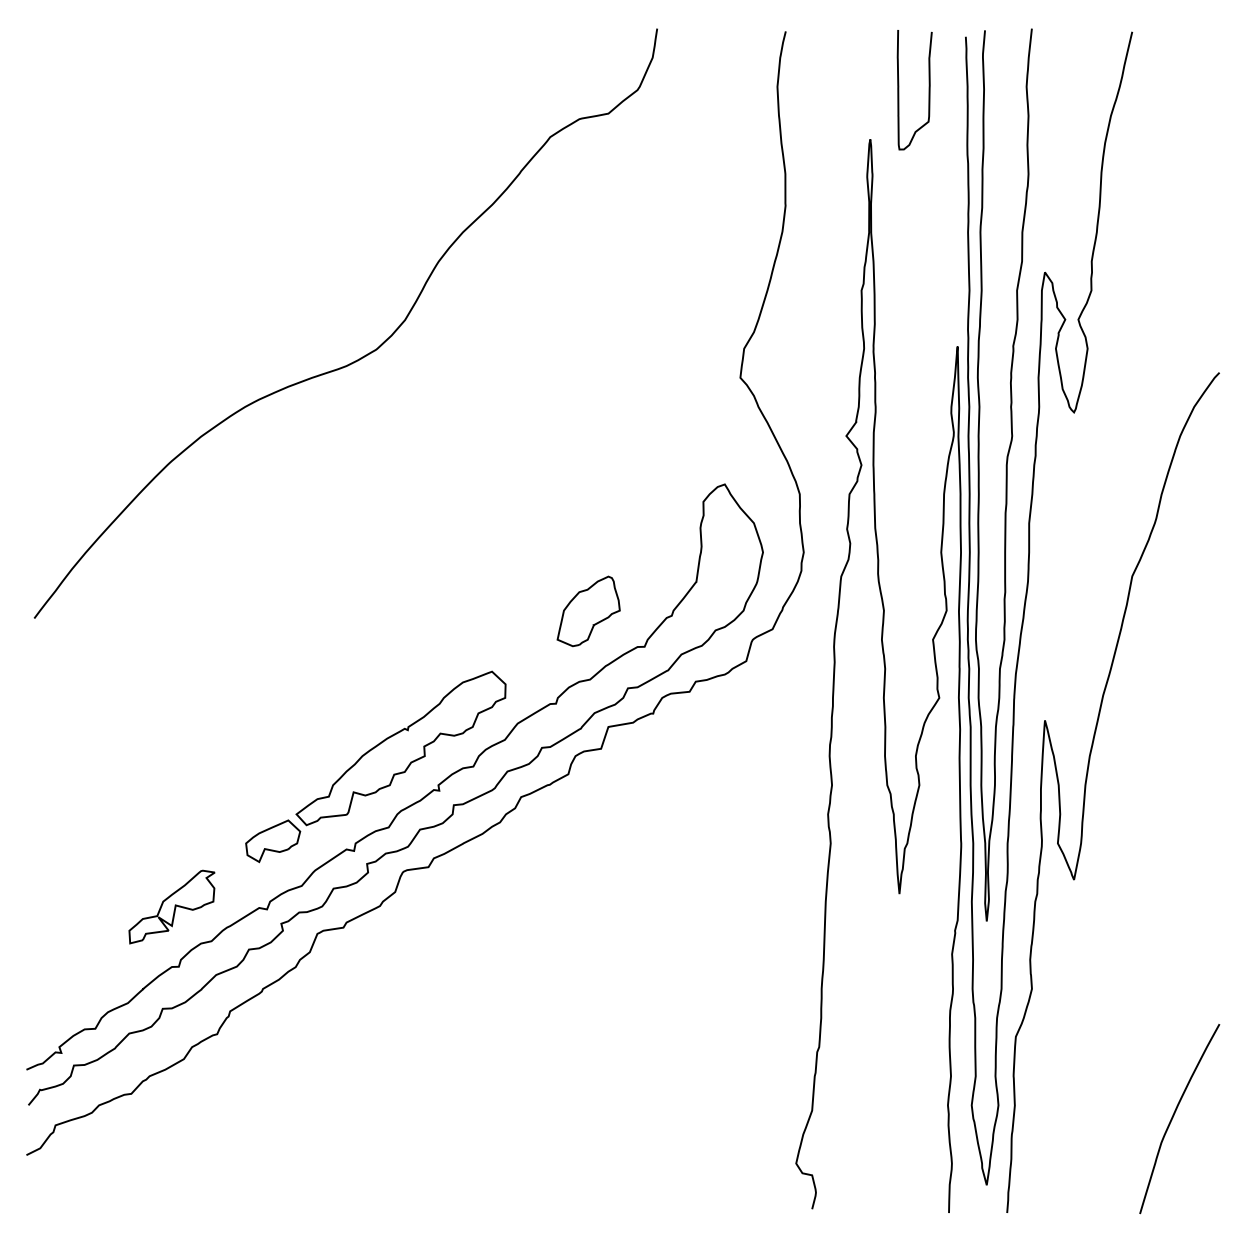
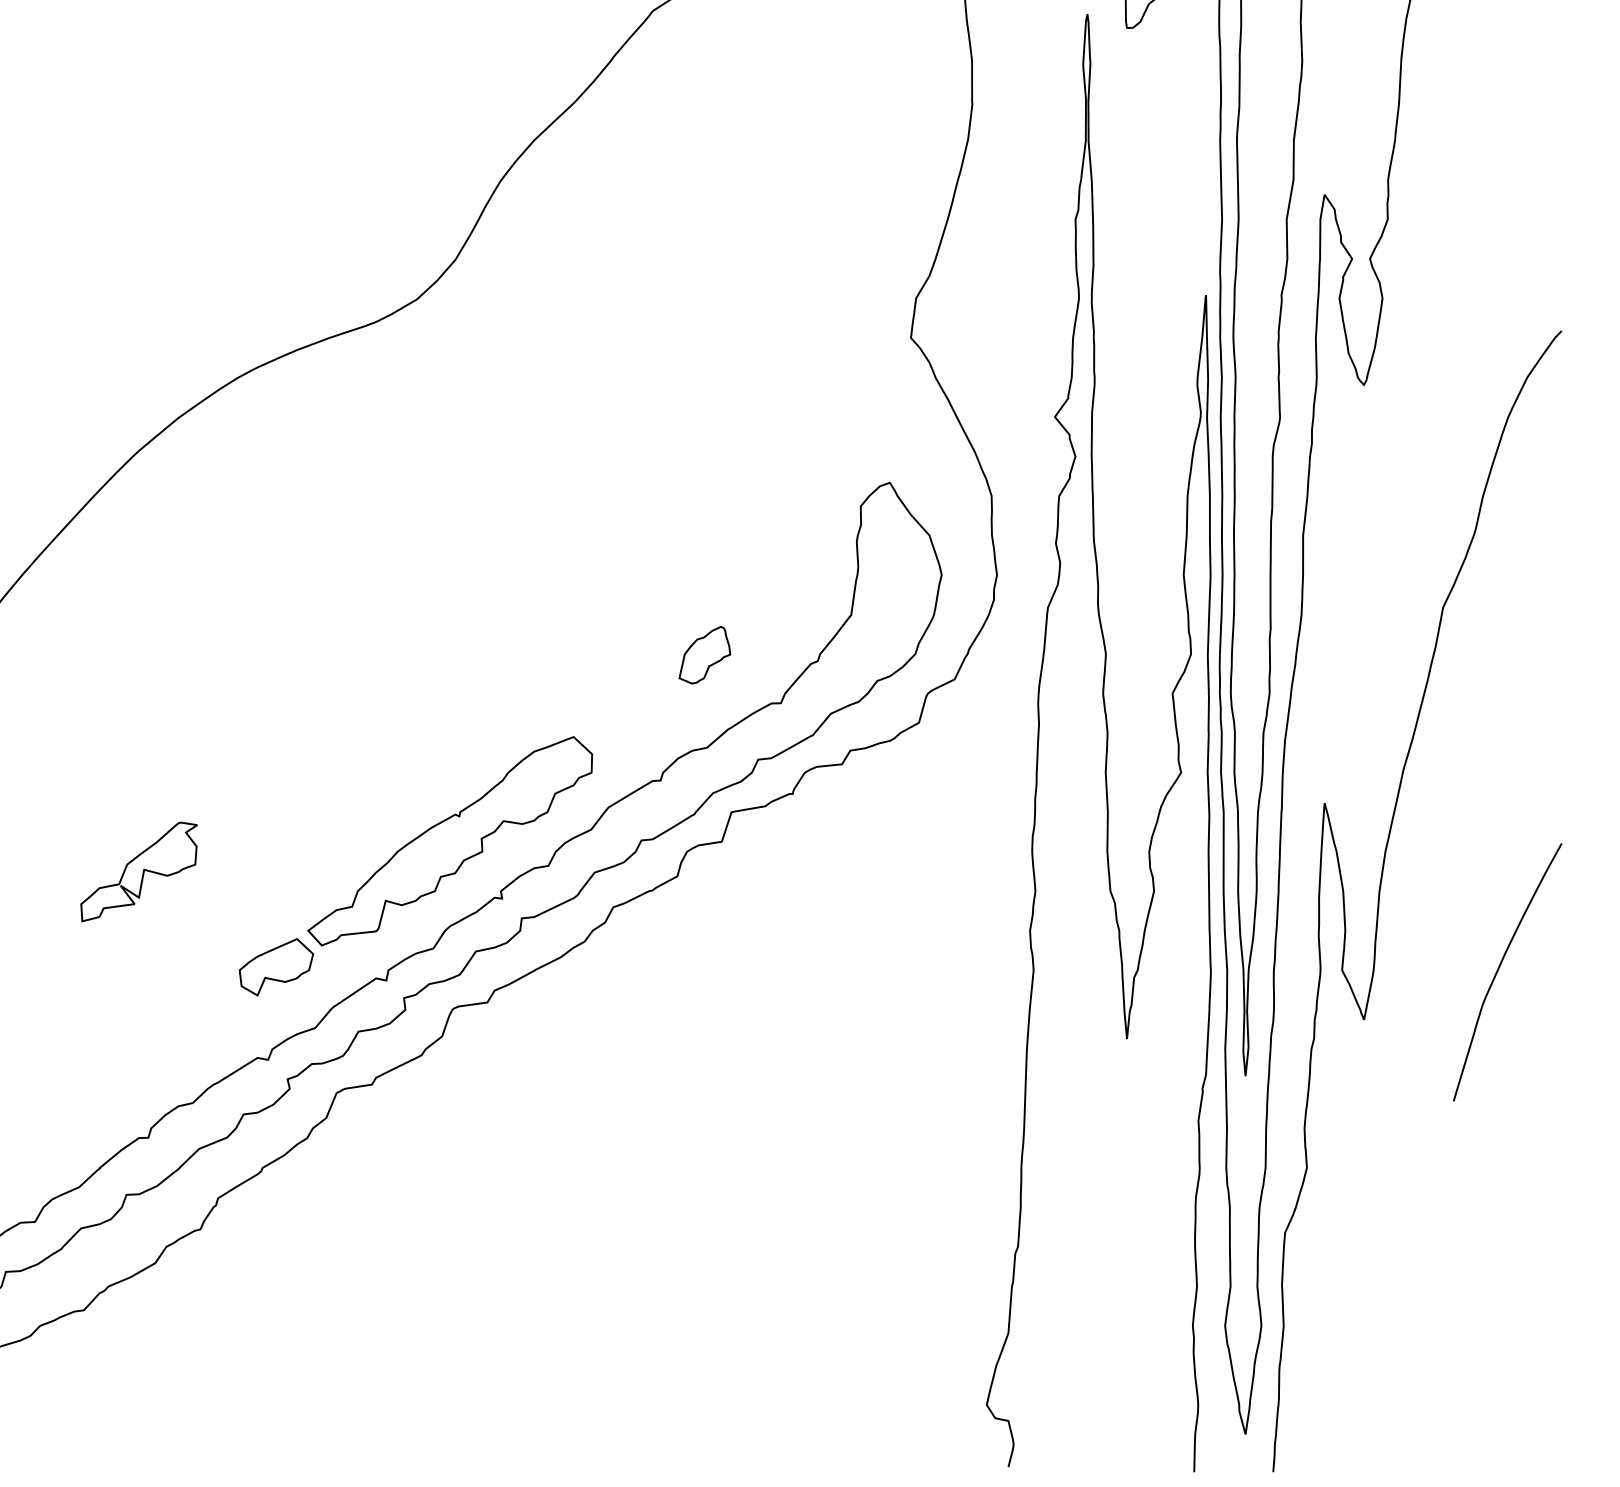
part: (588, 611) -> (704, 655), size x0.6
part: (171, 906) -> (138, 871), moved
curve: (1173, 1118) -> (1499, 971), moved

